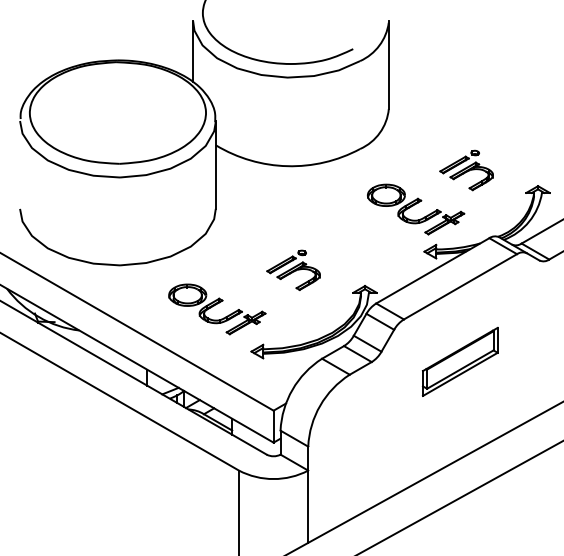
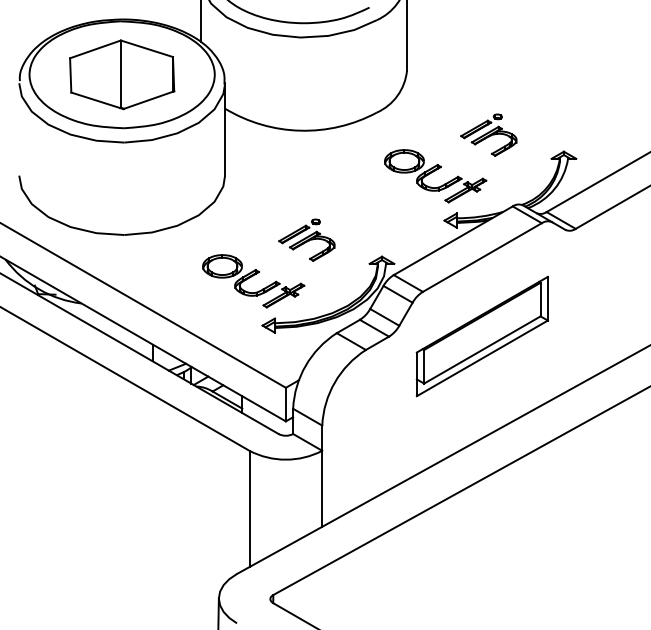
part: (118, 112) -> (122, 74), added
part: (217, 309) -> (253, 281), moved
part: (459, 361) -> (481, 336), size x1.67

